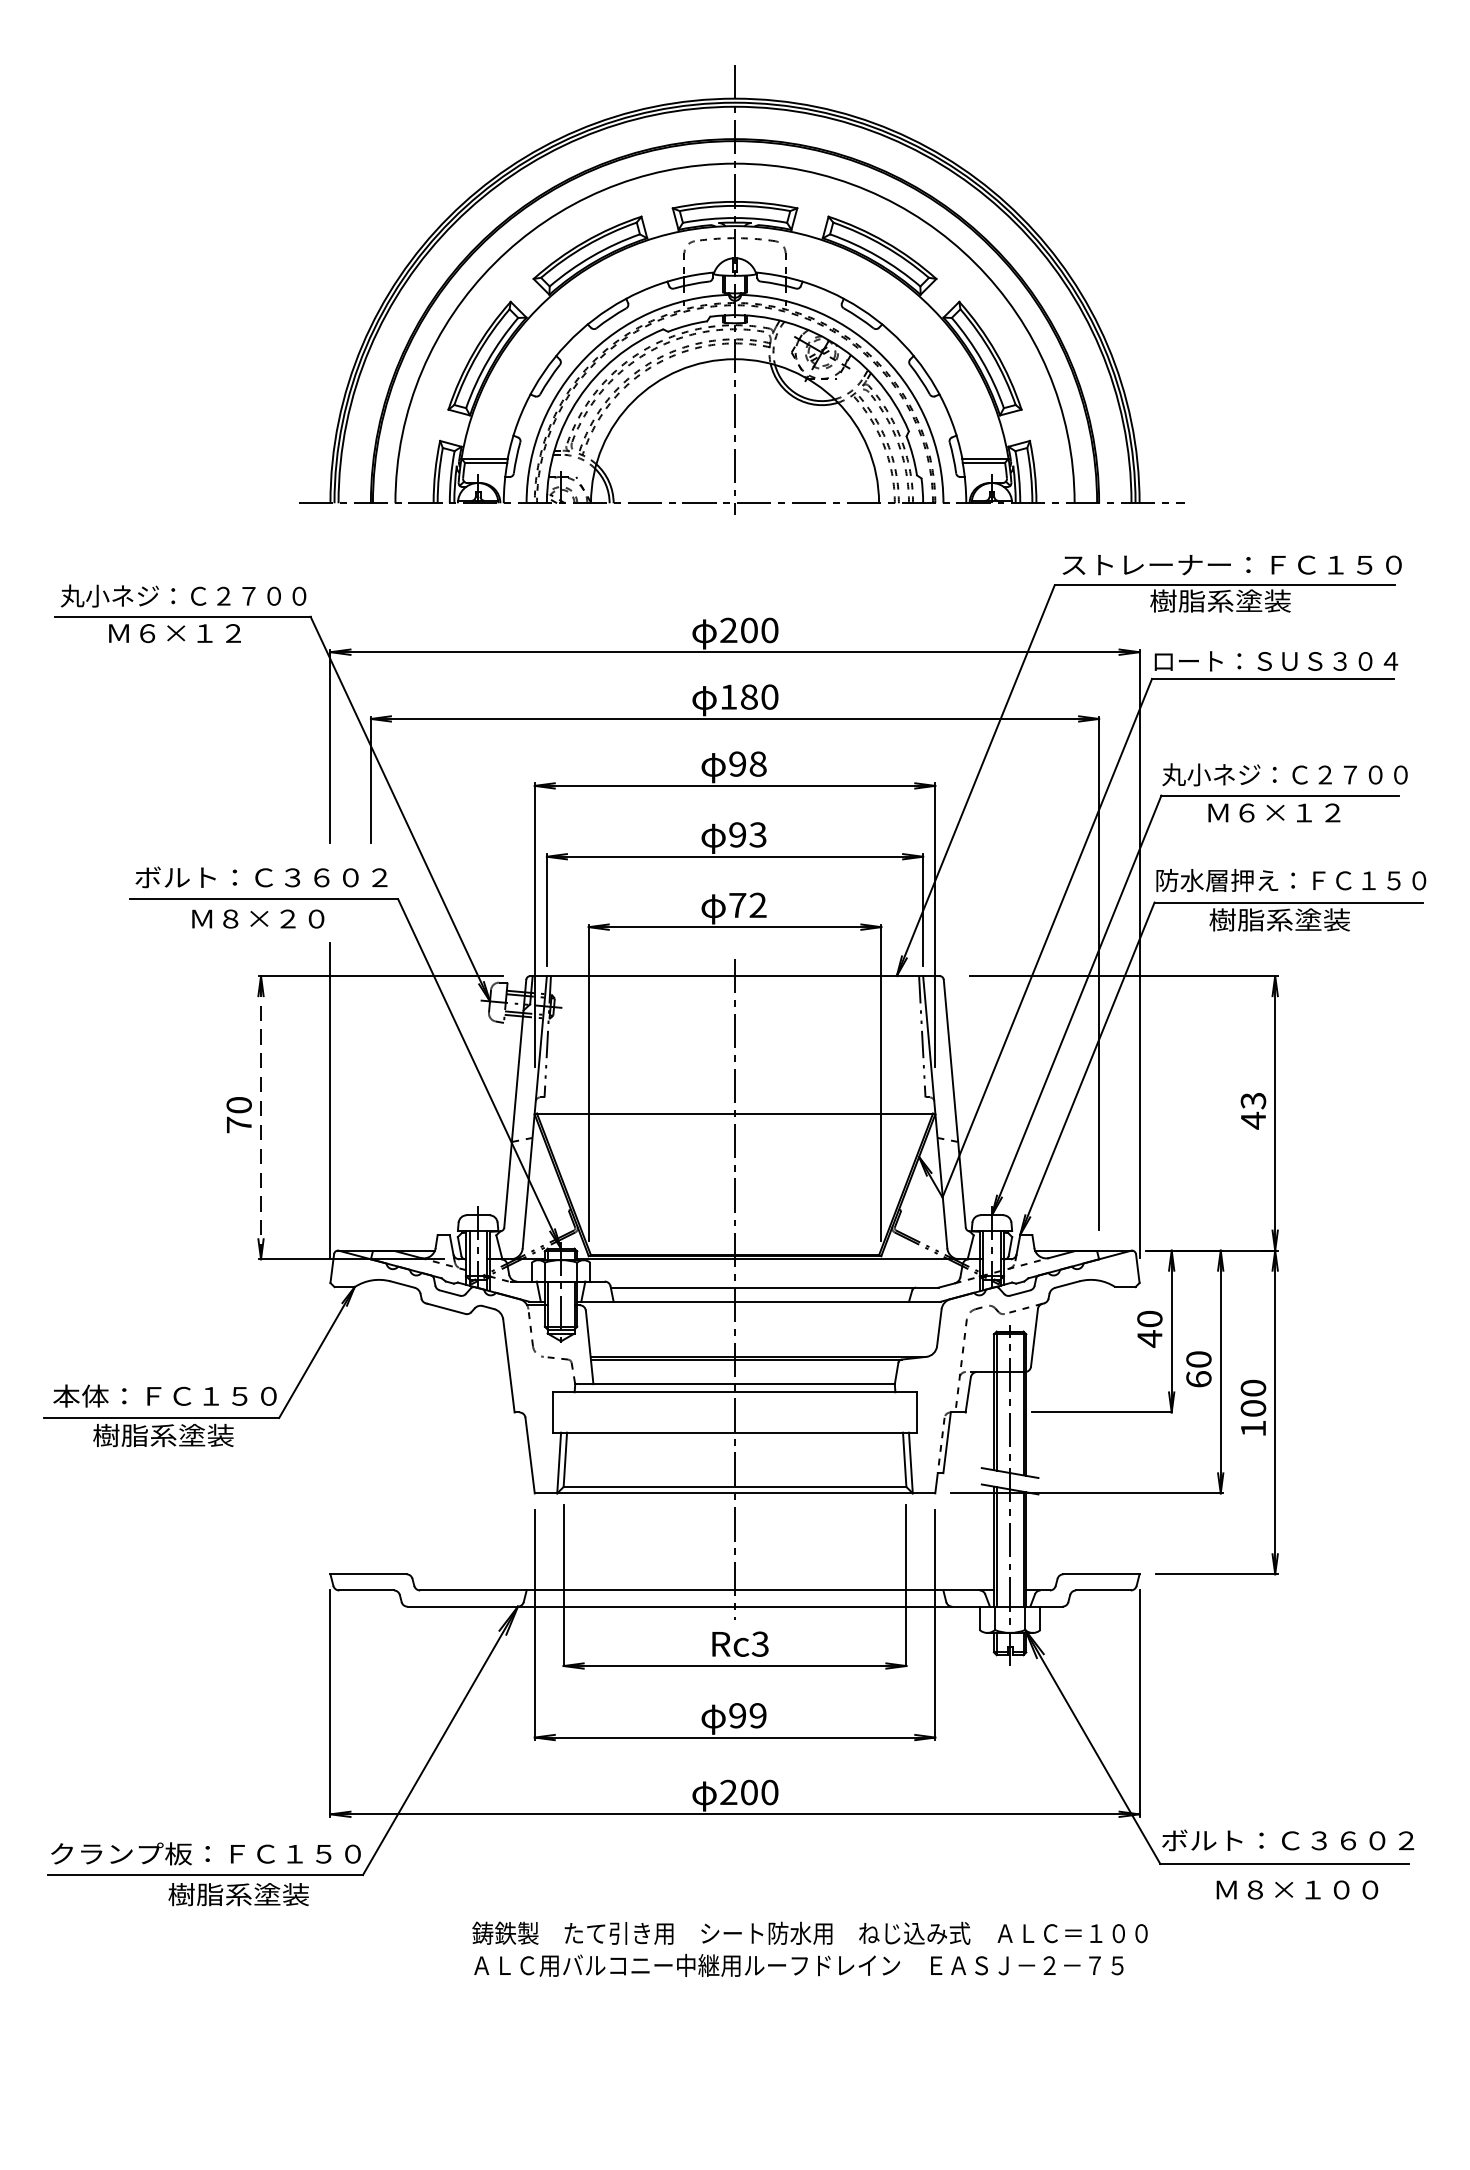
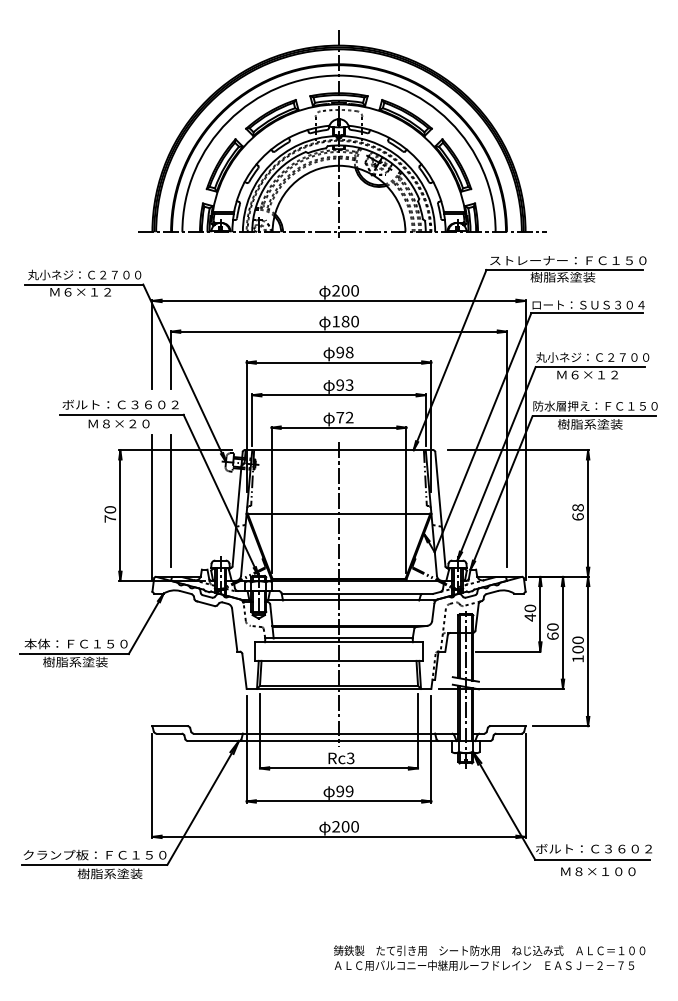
line: (371, 1087) -> (171, 501), added
text: (1252, 1111) -> (577, 512), 43 -> 68
line: (261, 1117) -> (120, 515), dashed -> solid
text: (809, 1947) -> (489, 957), moved

